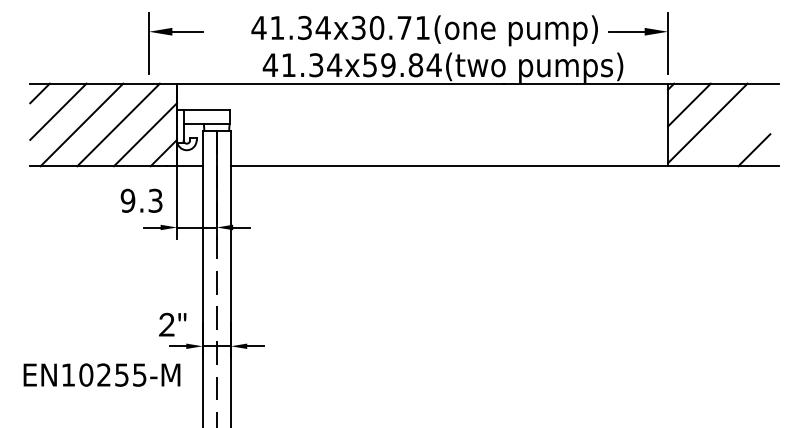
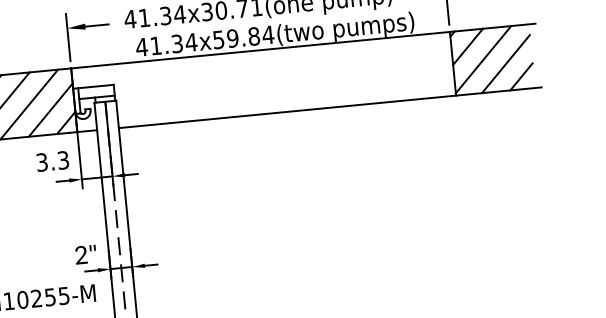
part: (172, 35) -> (85, 29), moved
line: (735, 131) -> (505, 63), added
text: (127, 200) -> (41, 162), 9.3 -> 3.3

